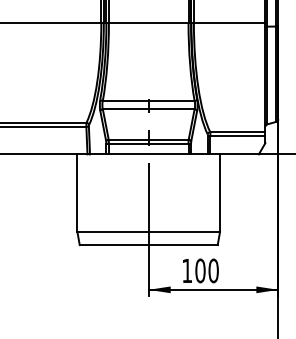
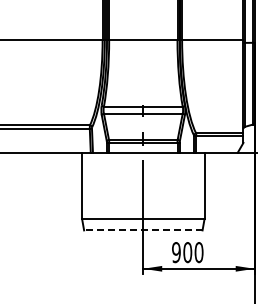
line: (147, 245) -> (142, 230), solid -> dashed
text: (187, 270) -> (176, 252), 100 -> 900

